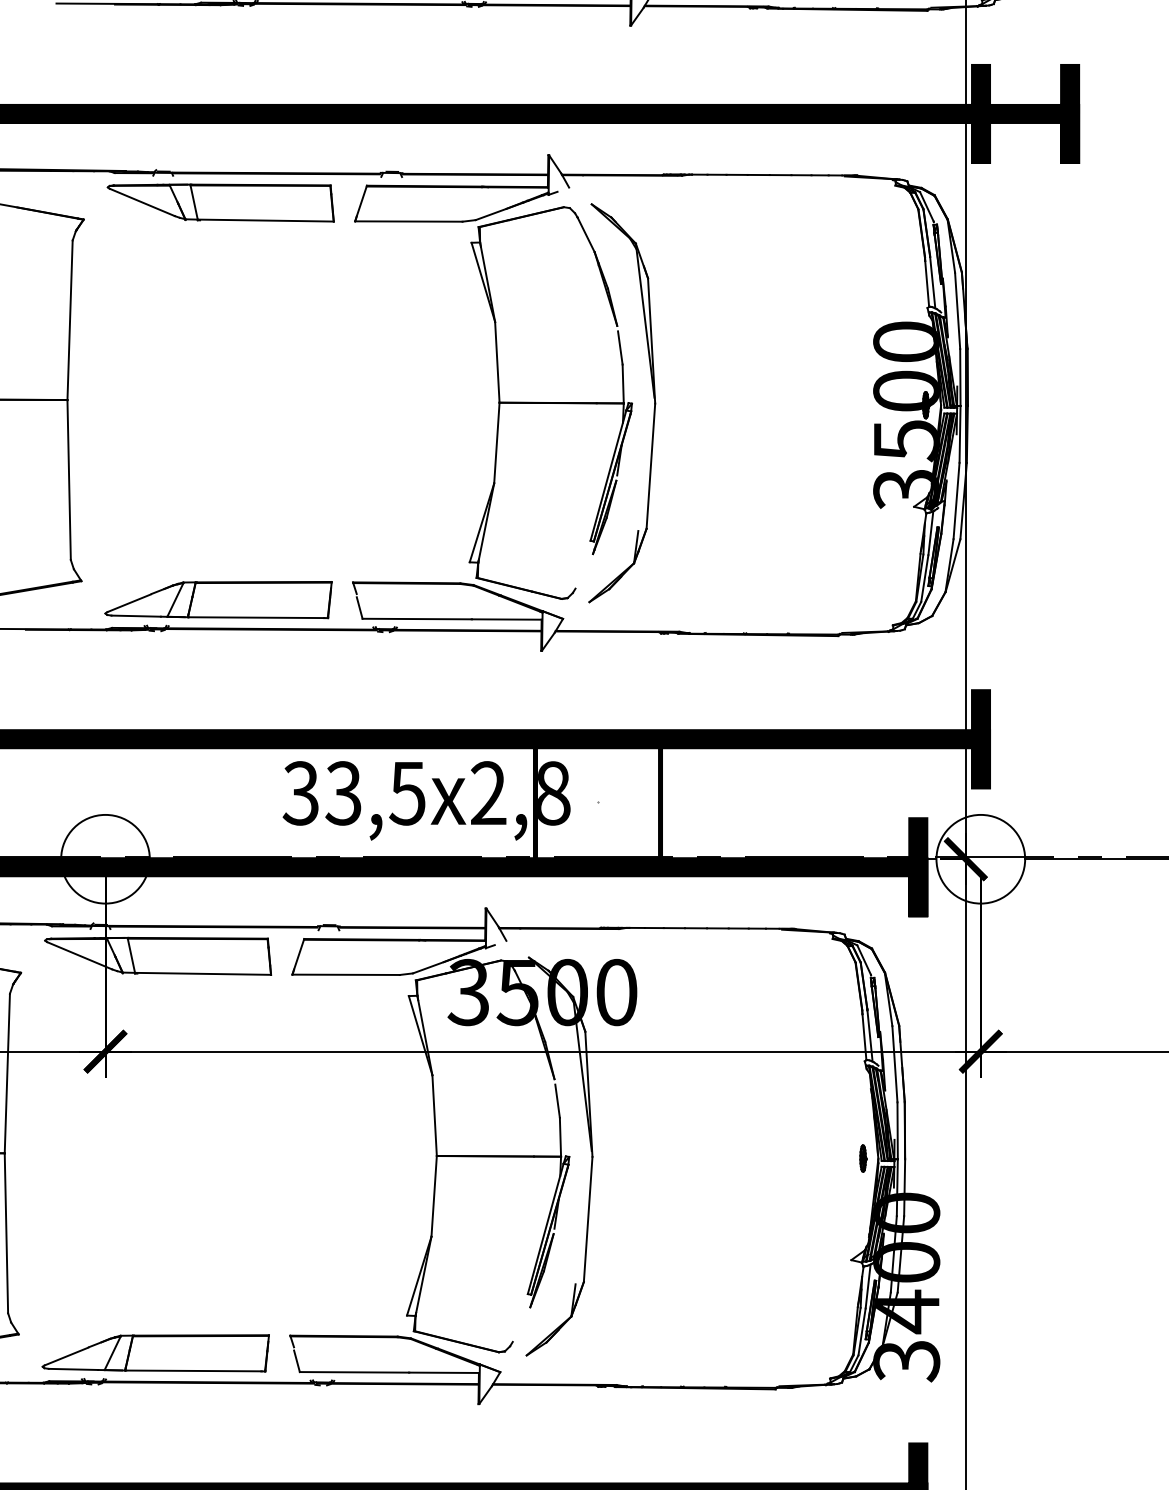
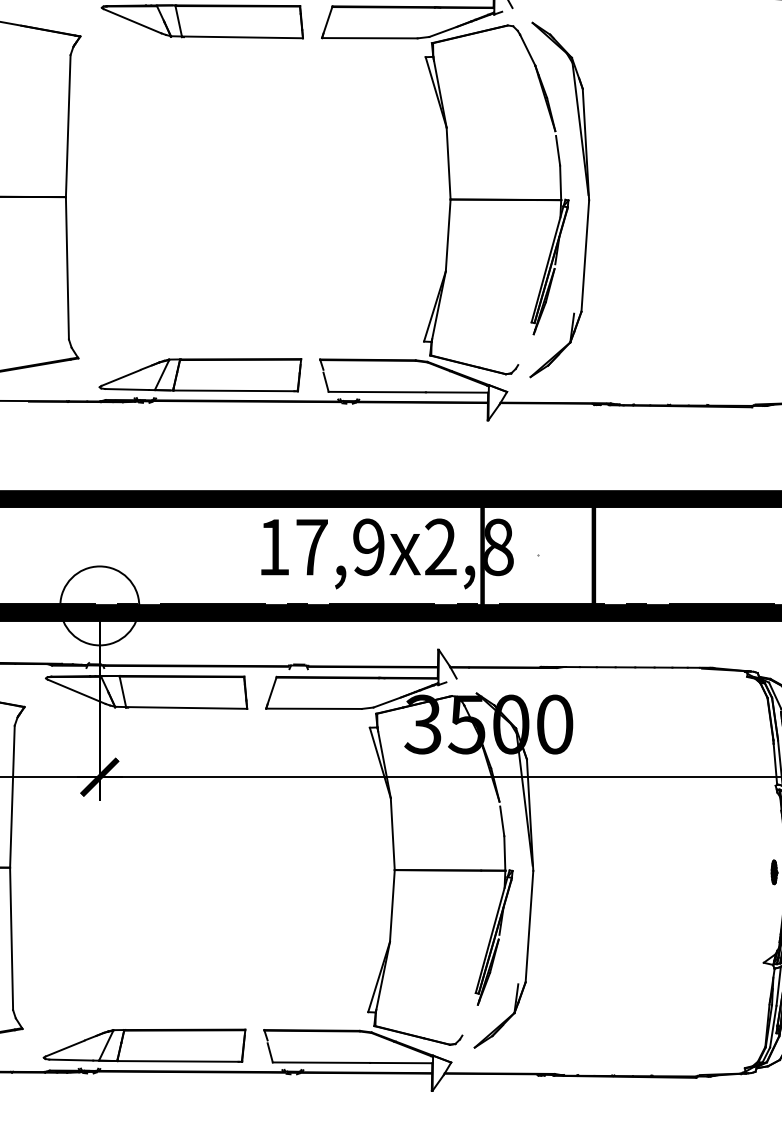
text: (353, 793) -> (320, 547), 33,5 -> 17,9

